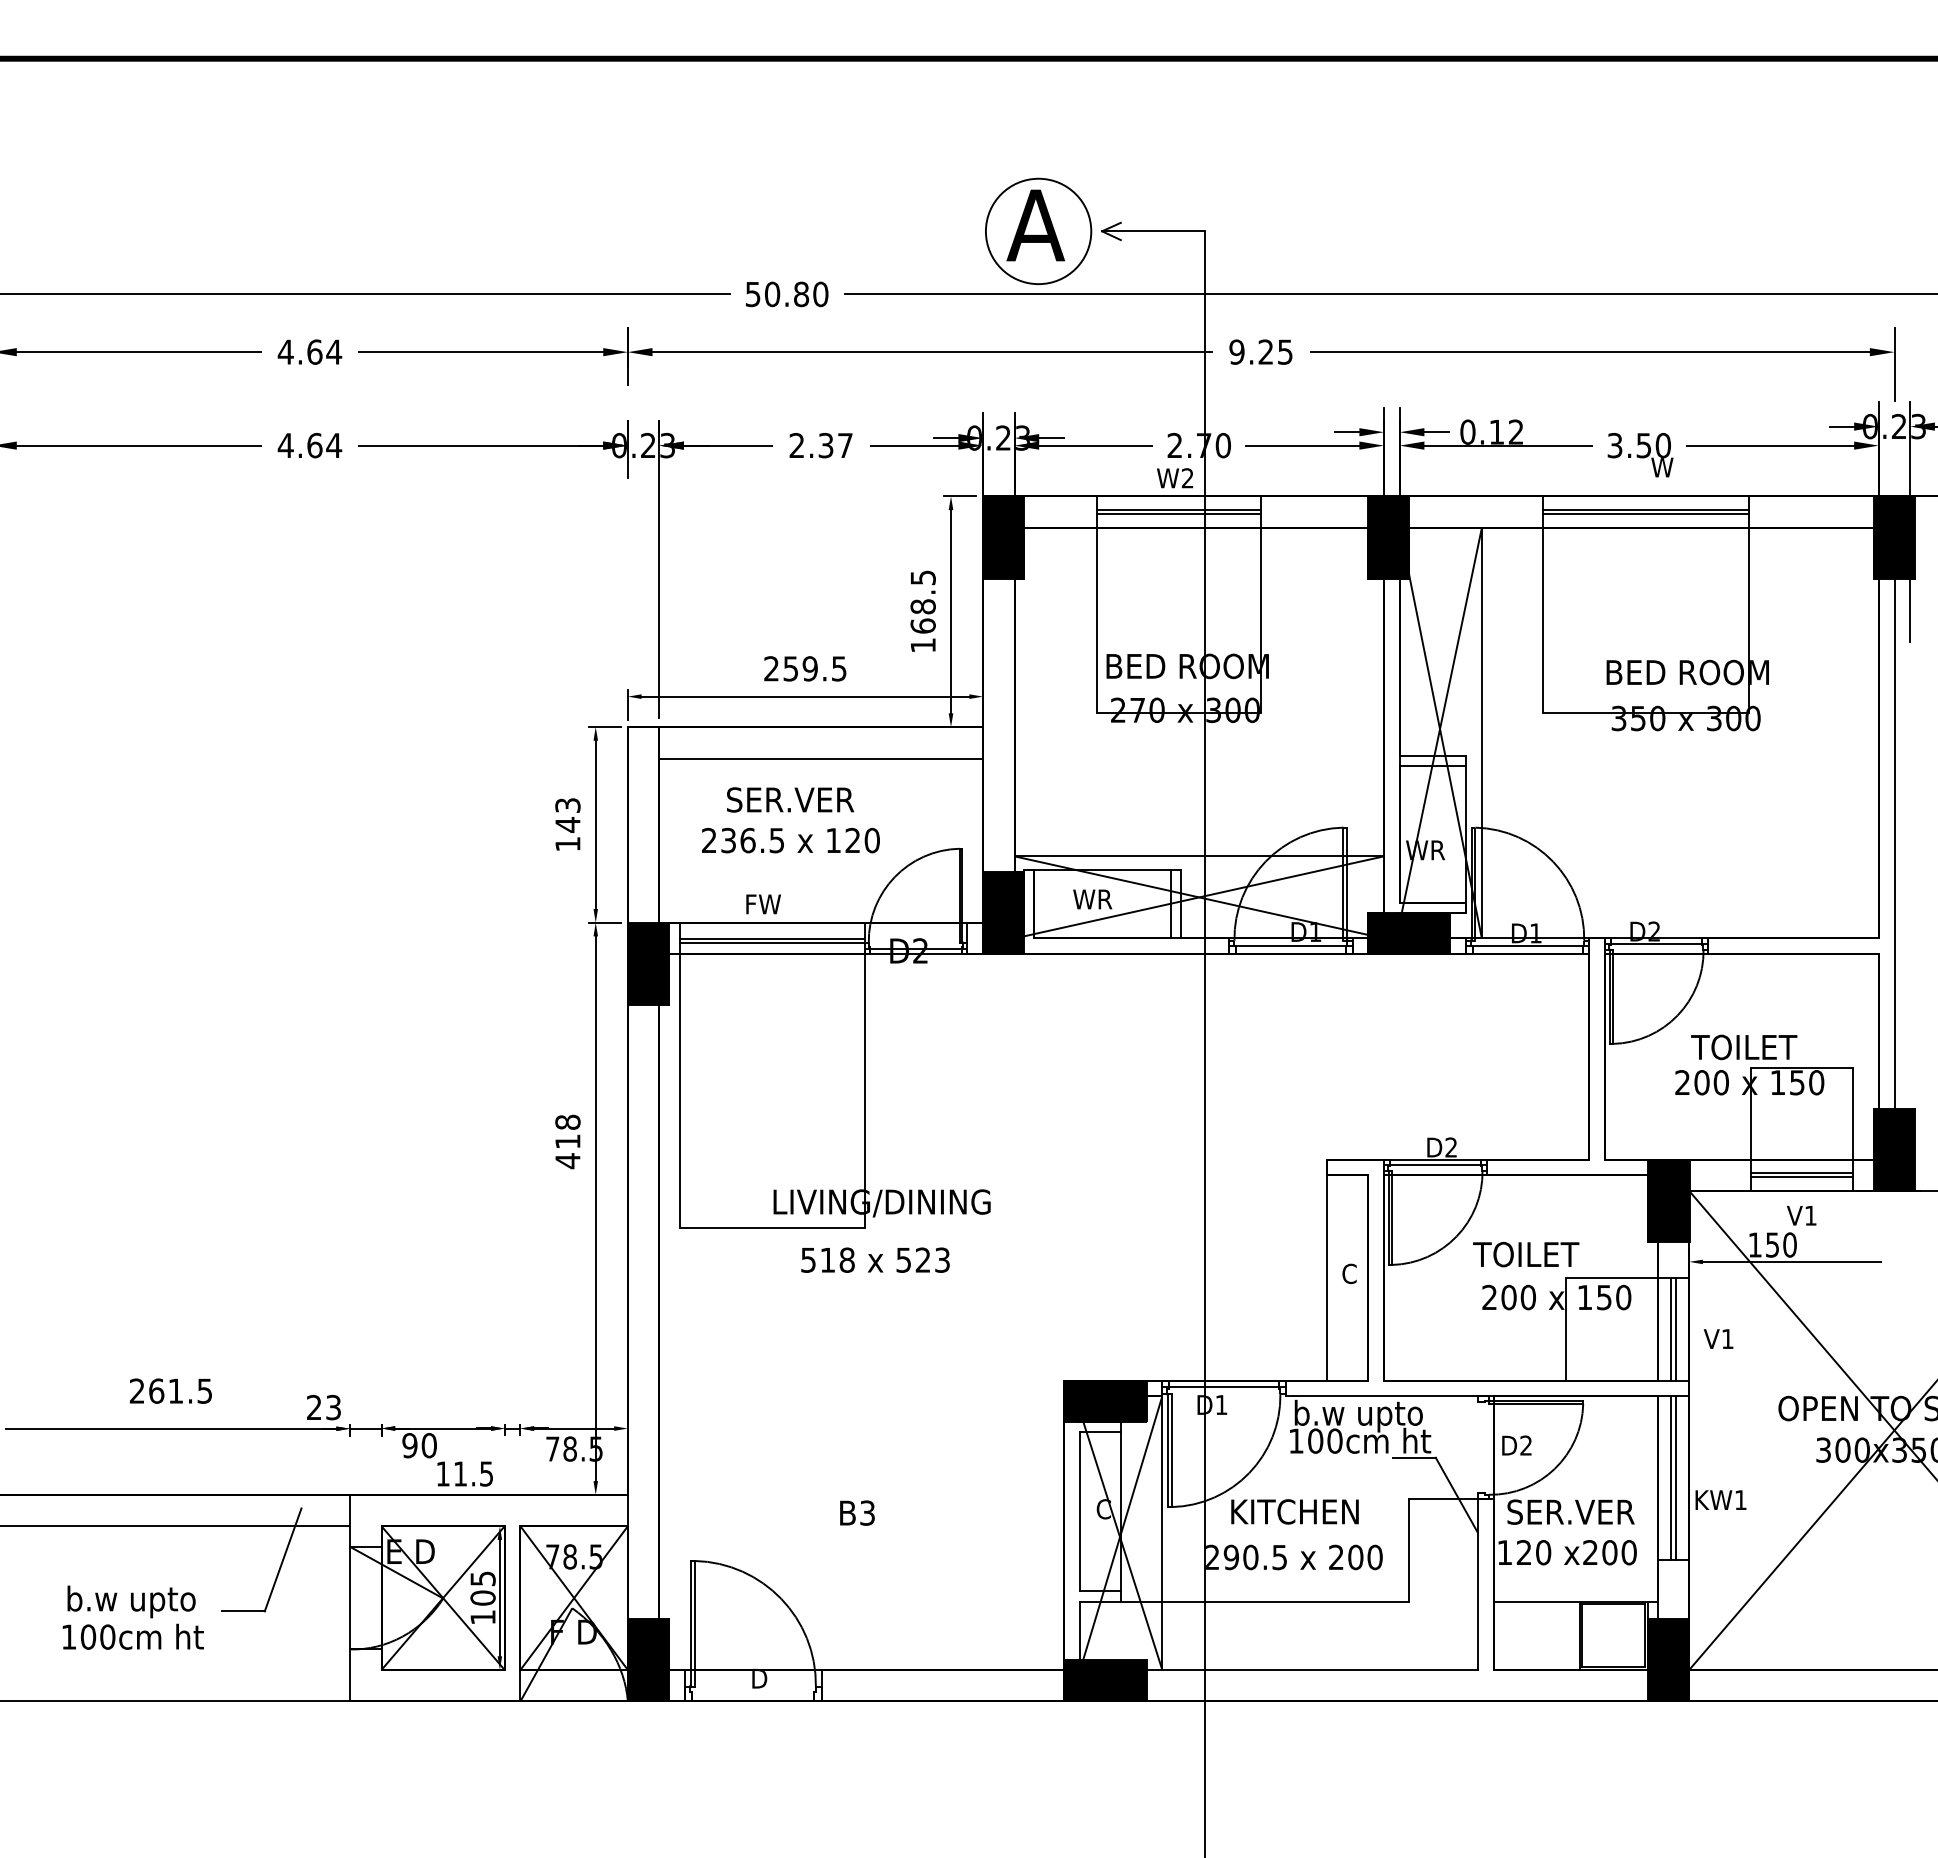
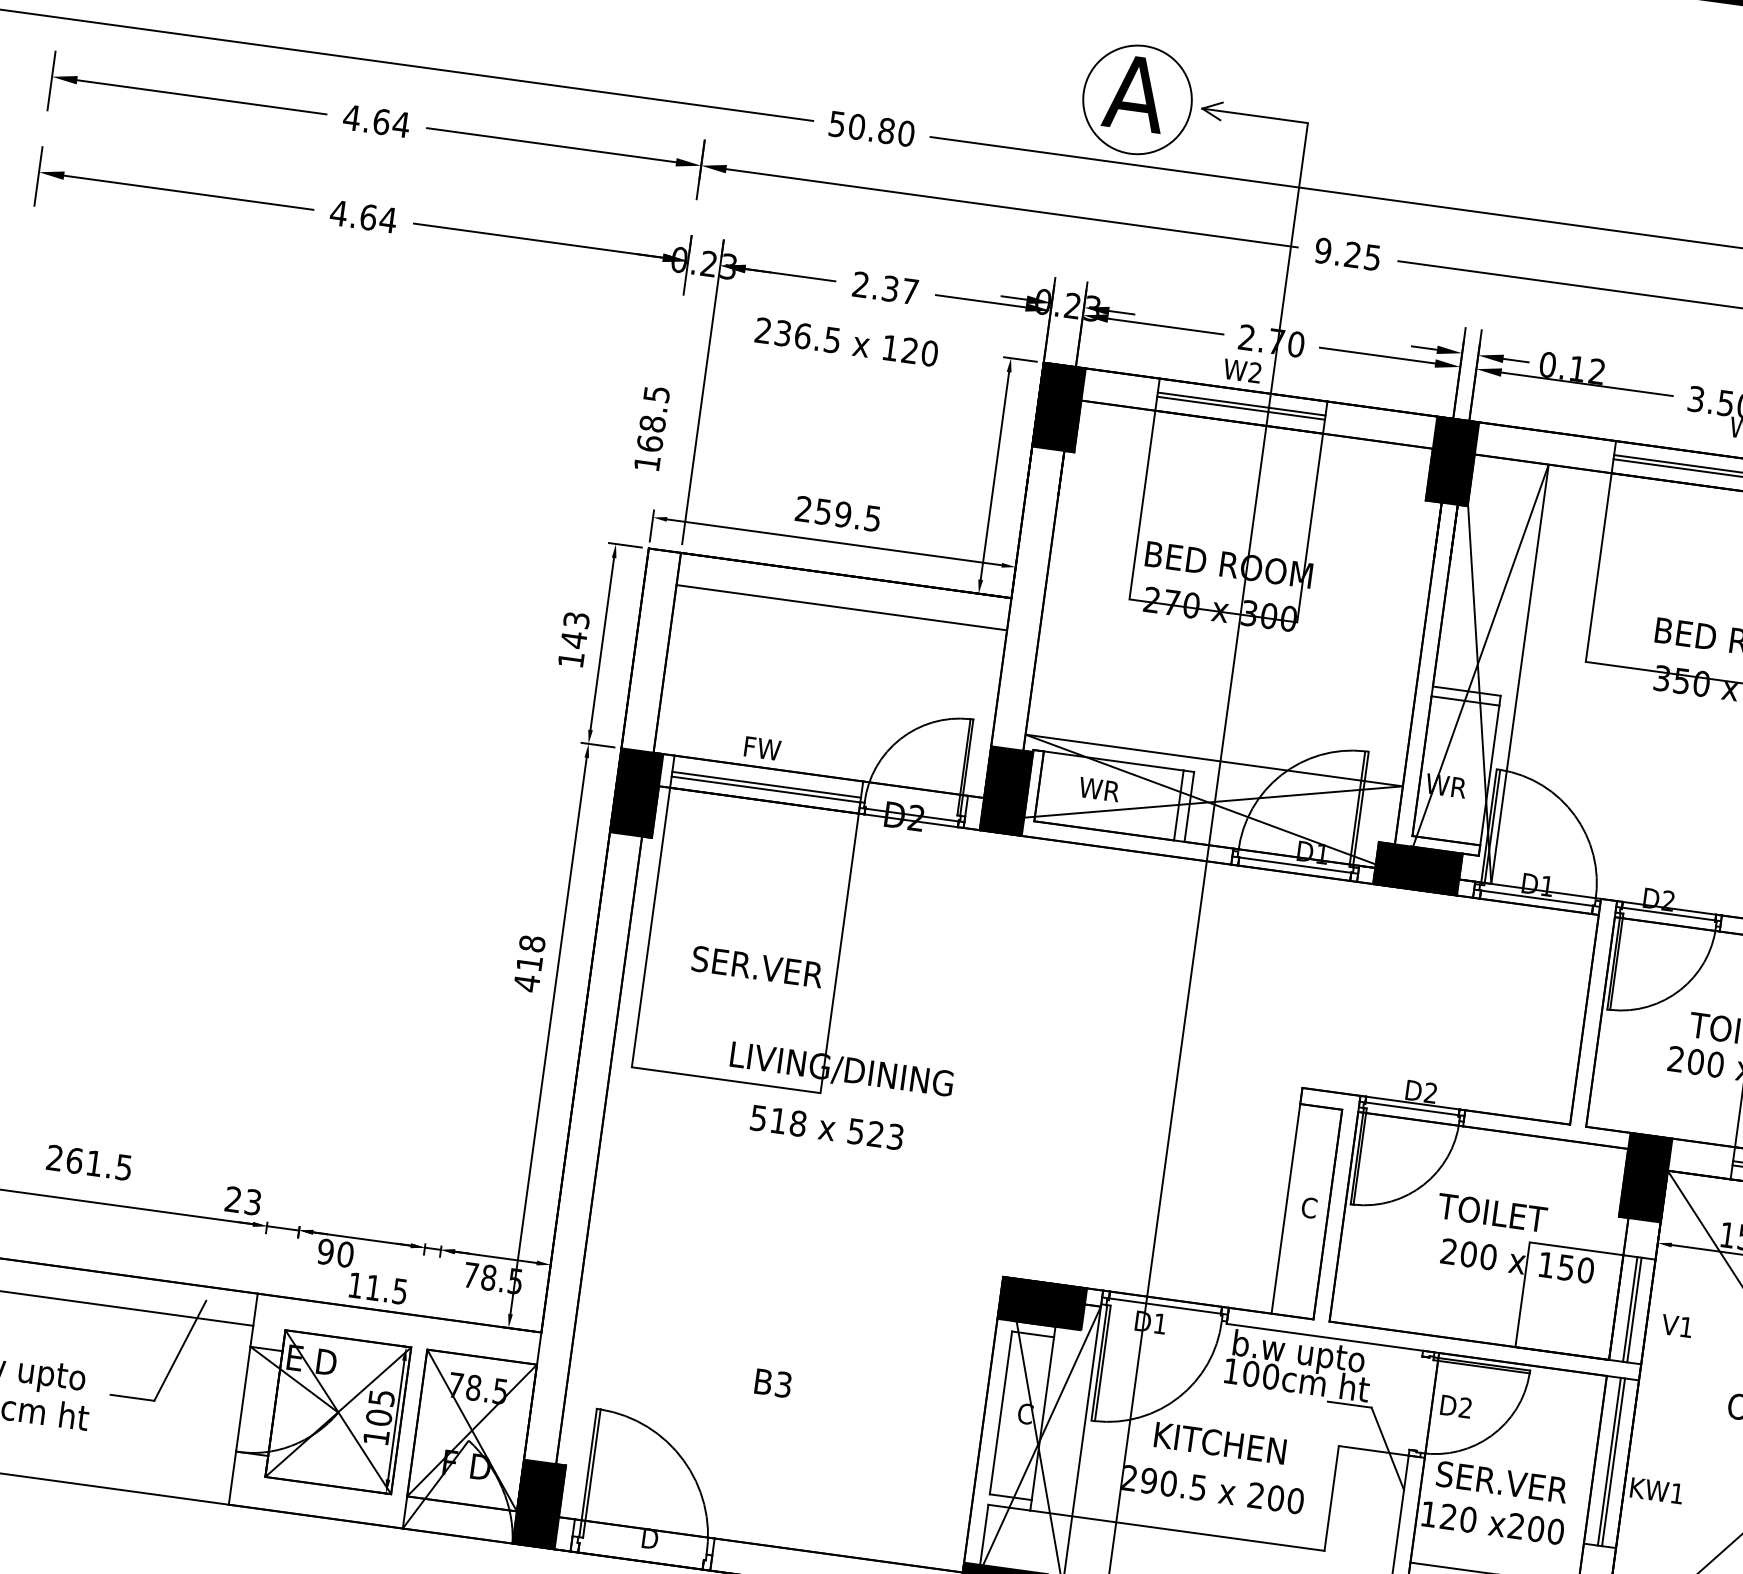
text: (922, 610) -> (651, 427), moved
text: (790, 799) -> (757, 966), moved
text: (790, 840) -> (846, 341), moved

